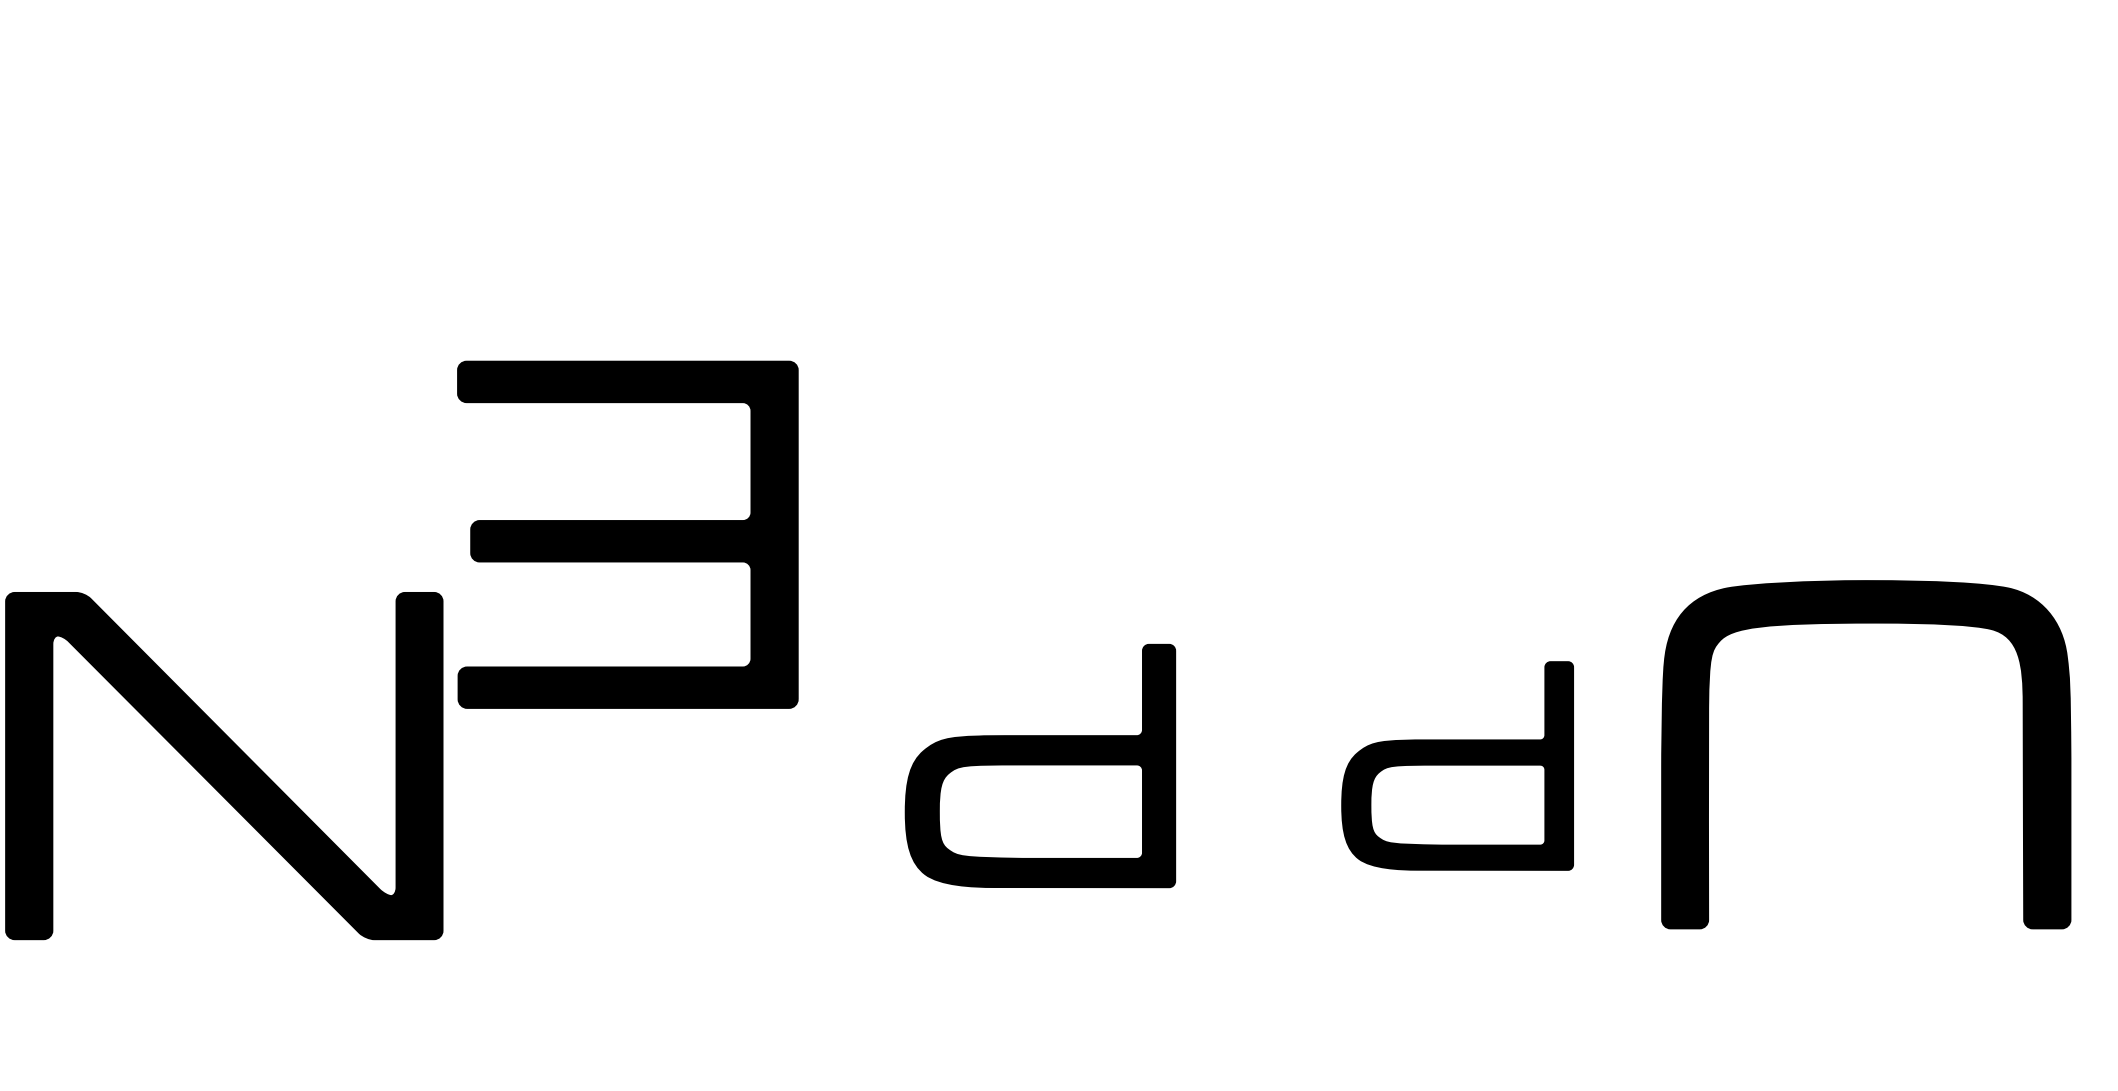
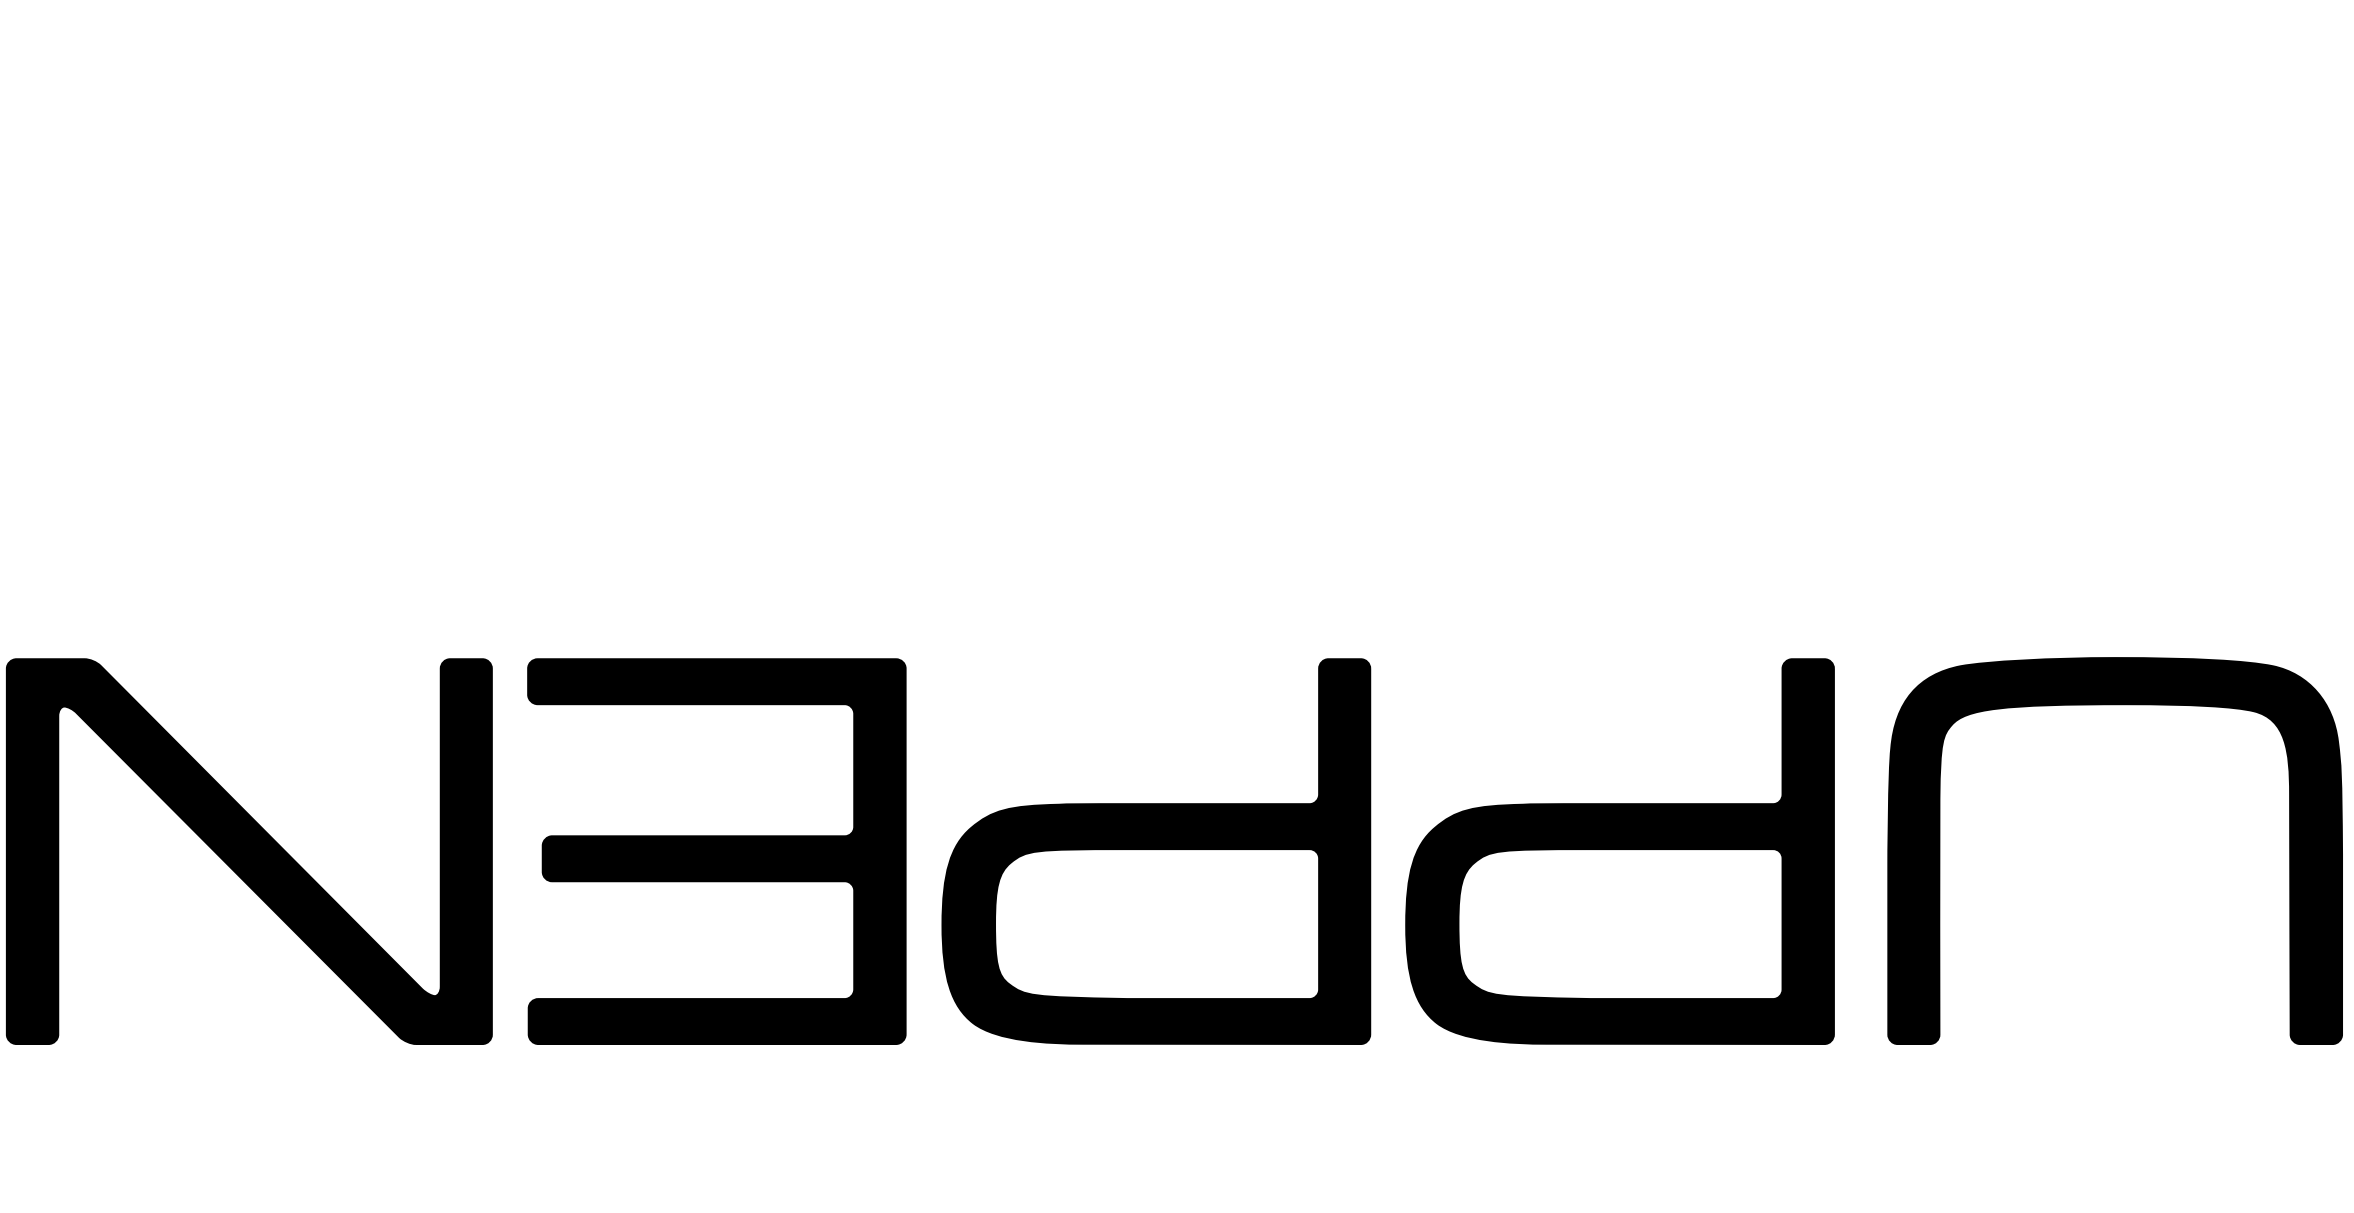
part: (627, 534) -> (716, 851), moved
part: (1865, 623) -> (2114, 705), moved
part: (1040, 765) -> (1156, 851), size x1.43
part: (1457, 765) -> (1619, 851), size x1.67

